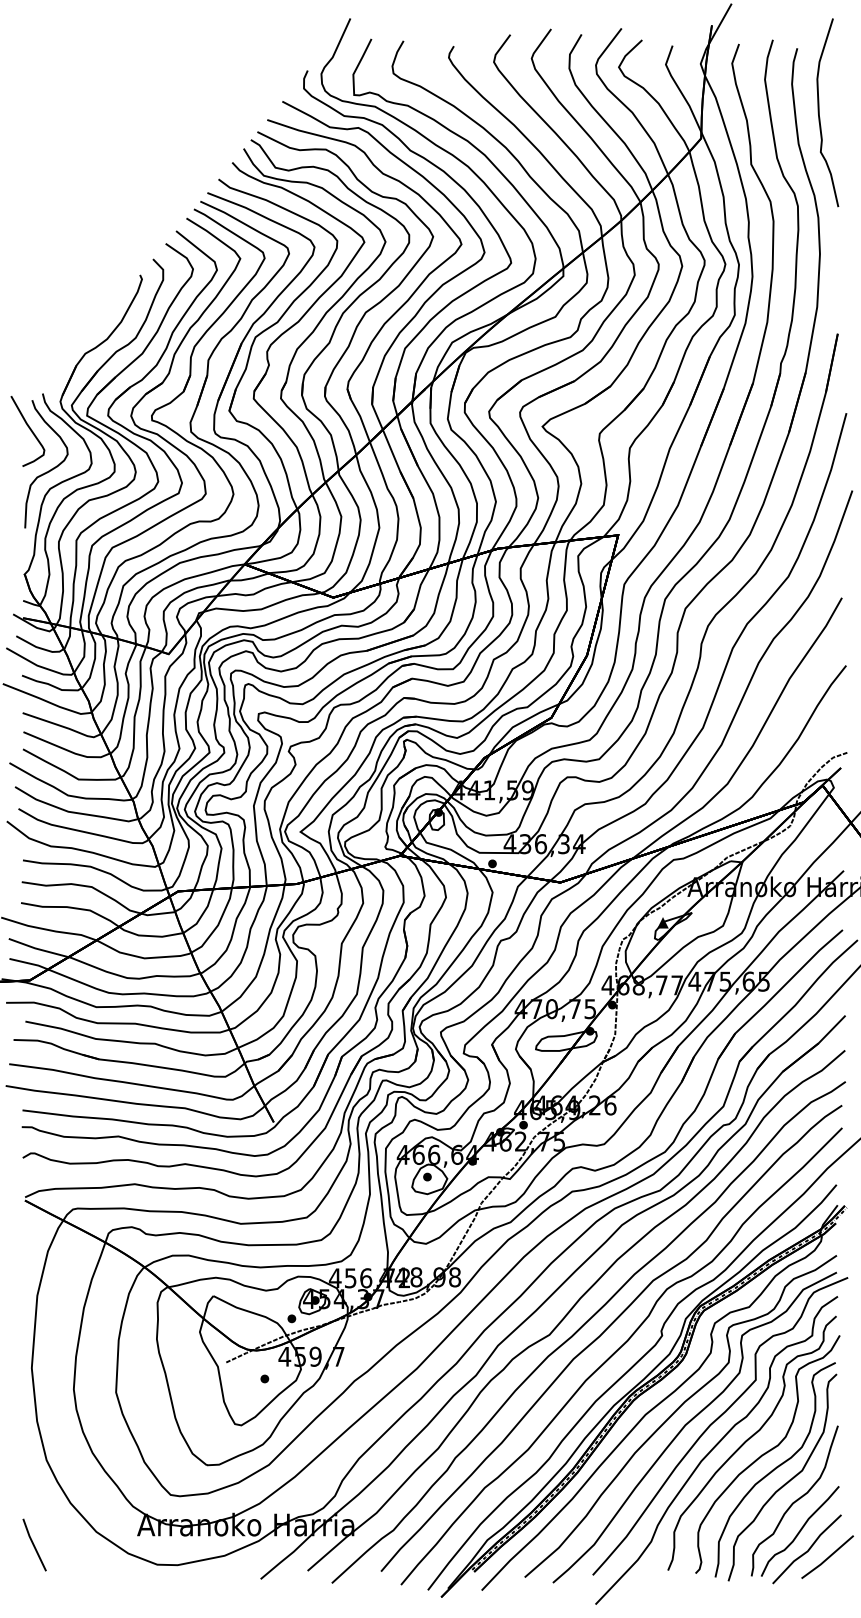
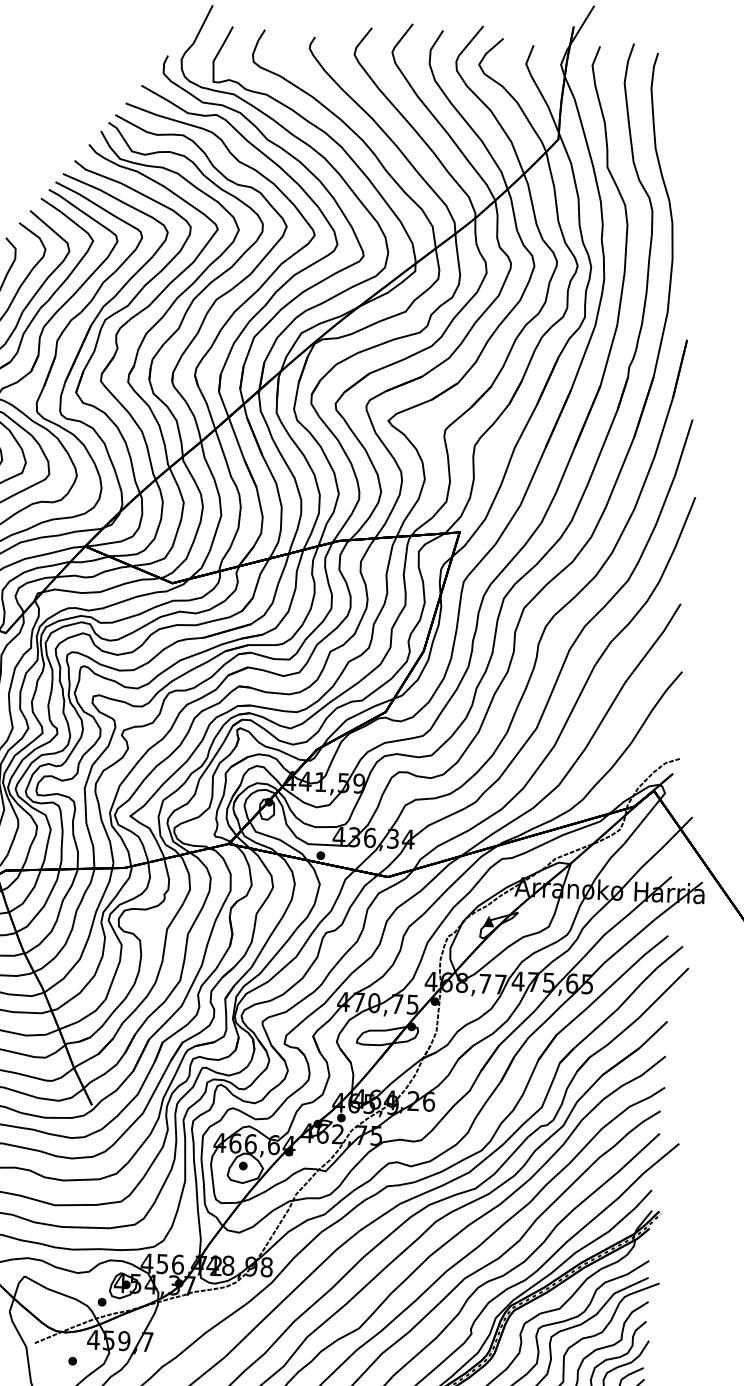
curve: (819, 112) -> (677, 118), removed

